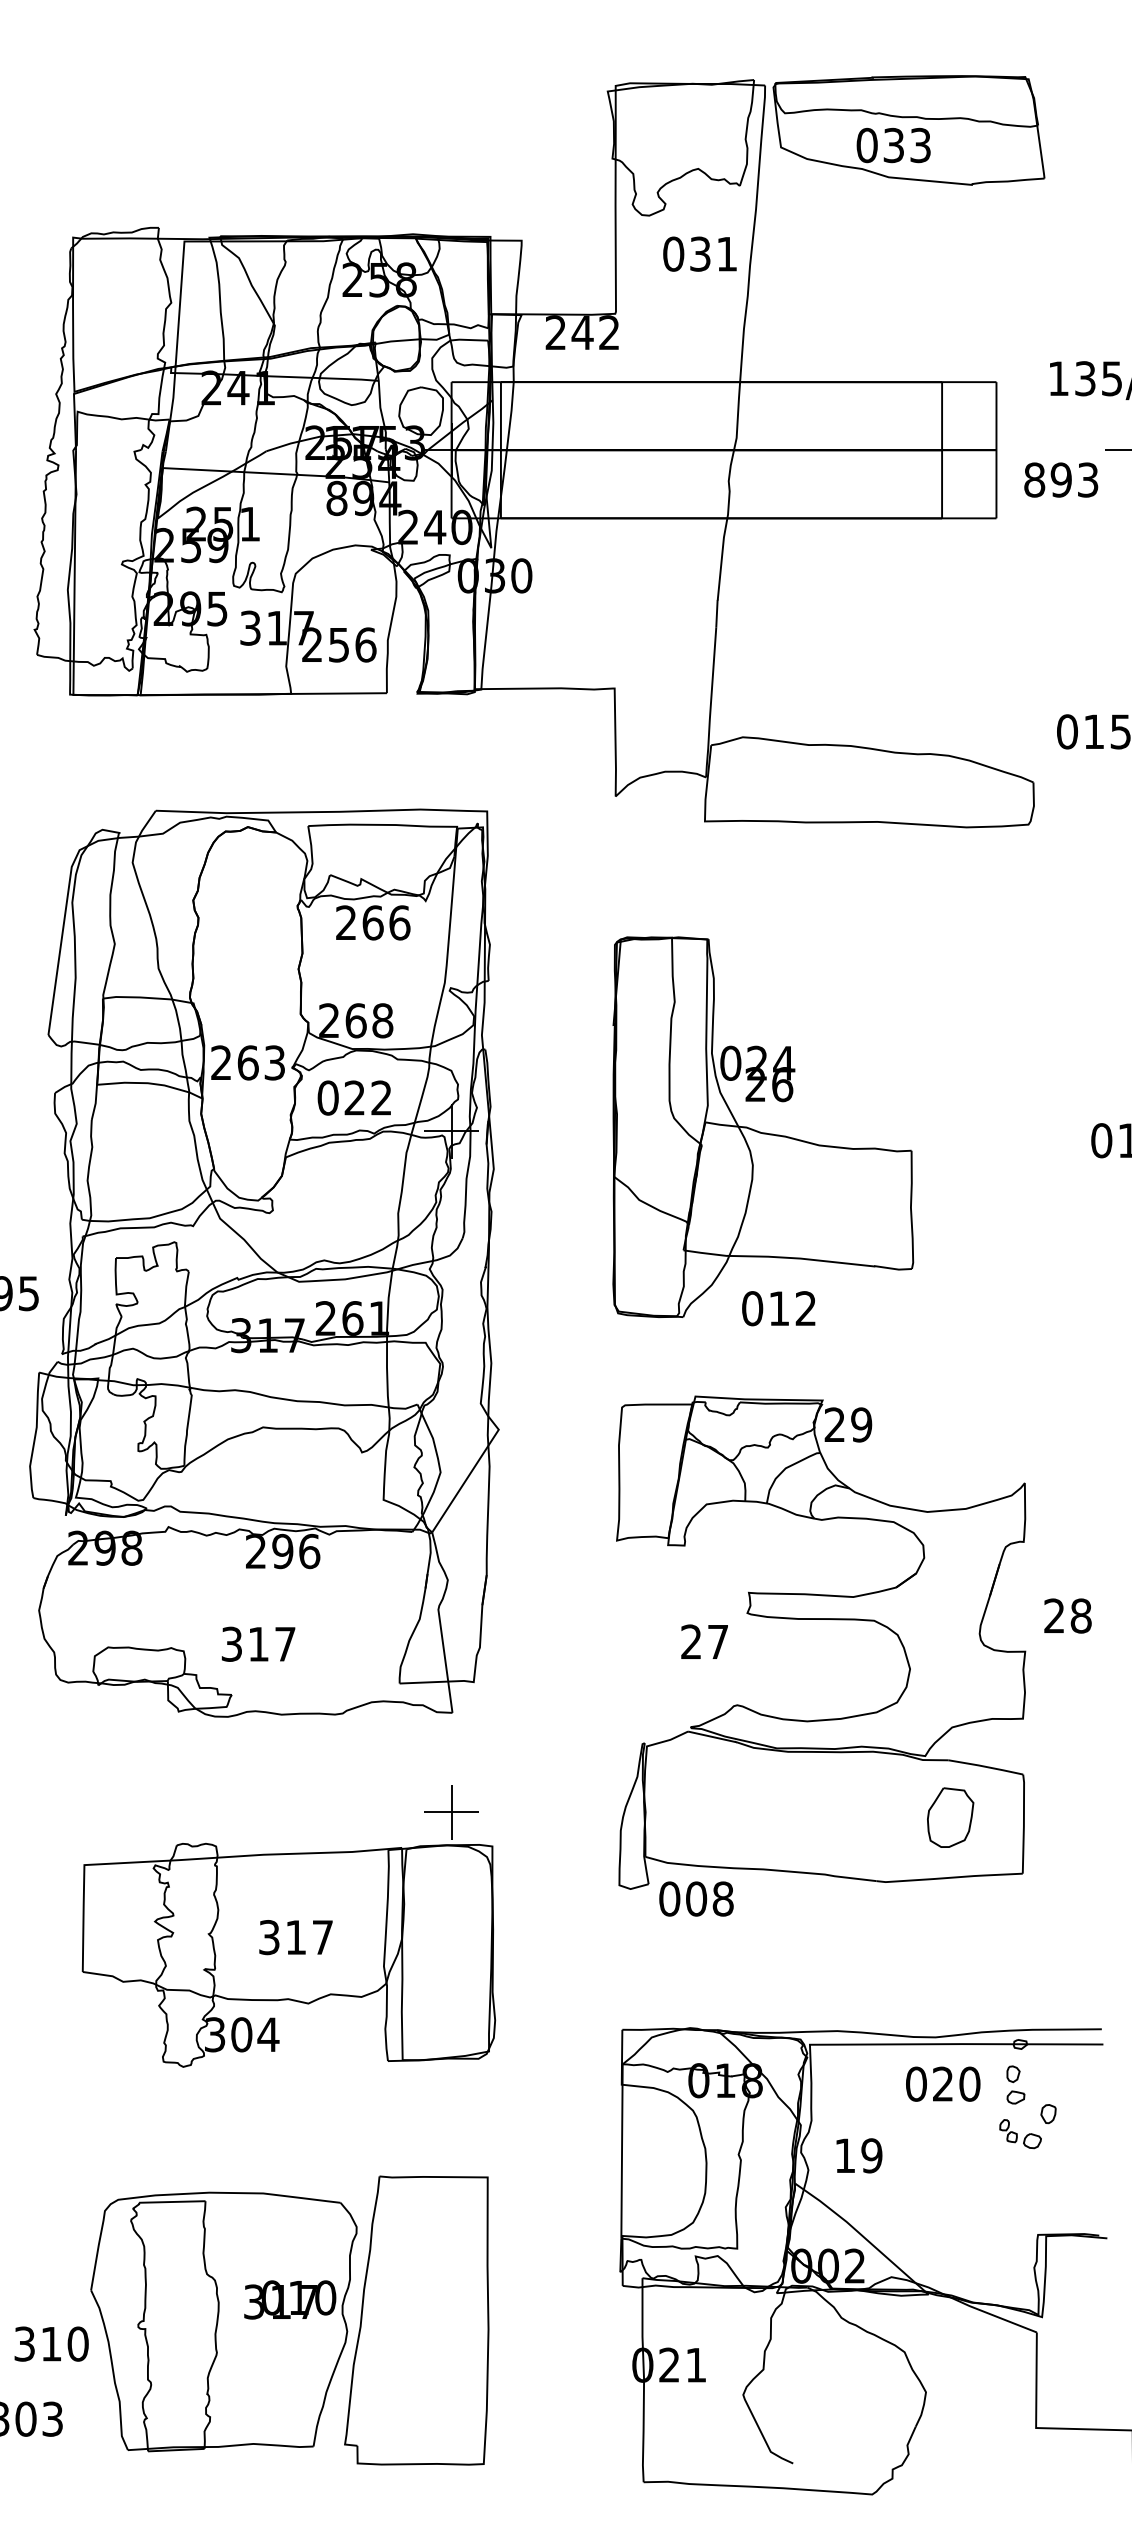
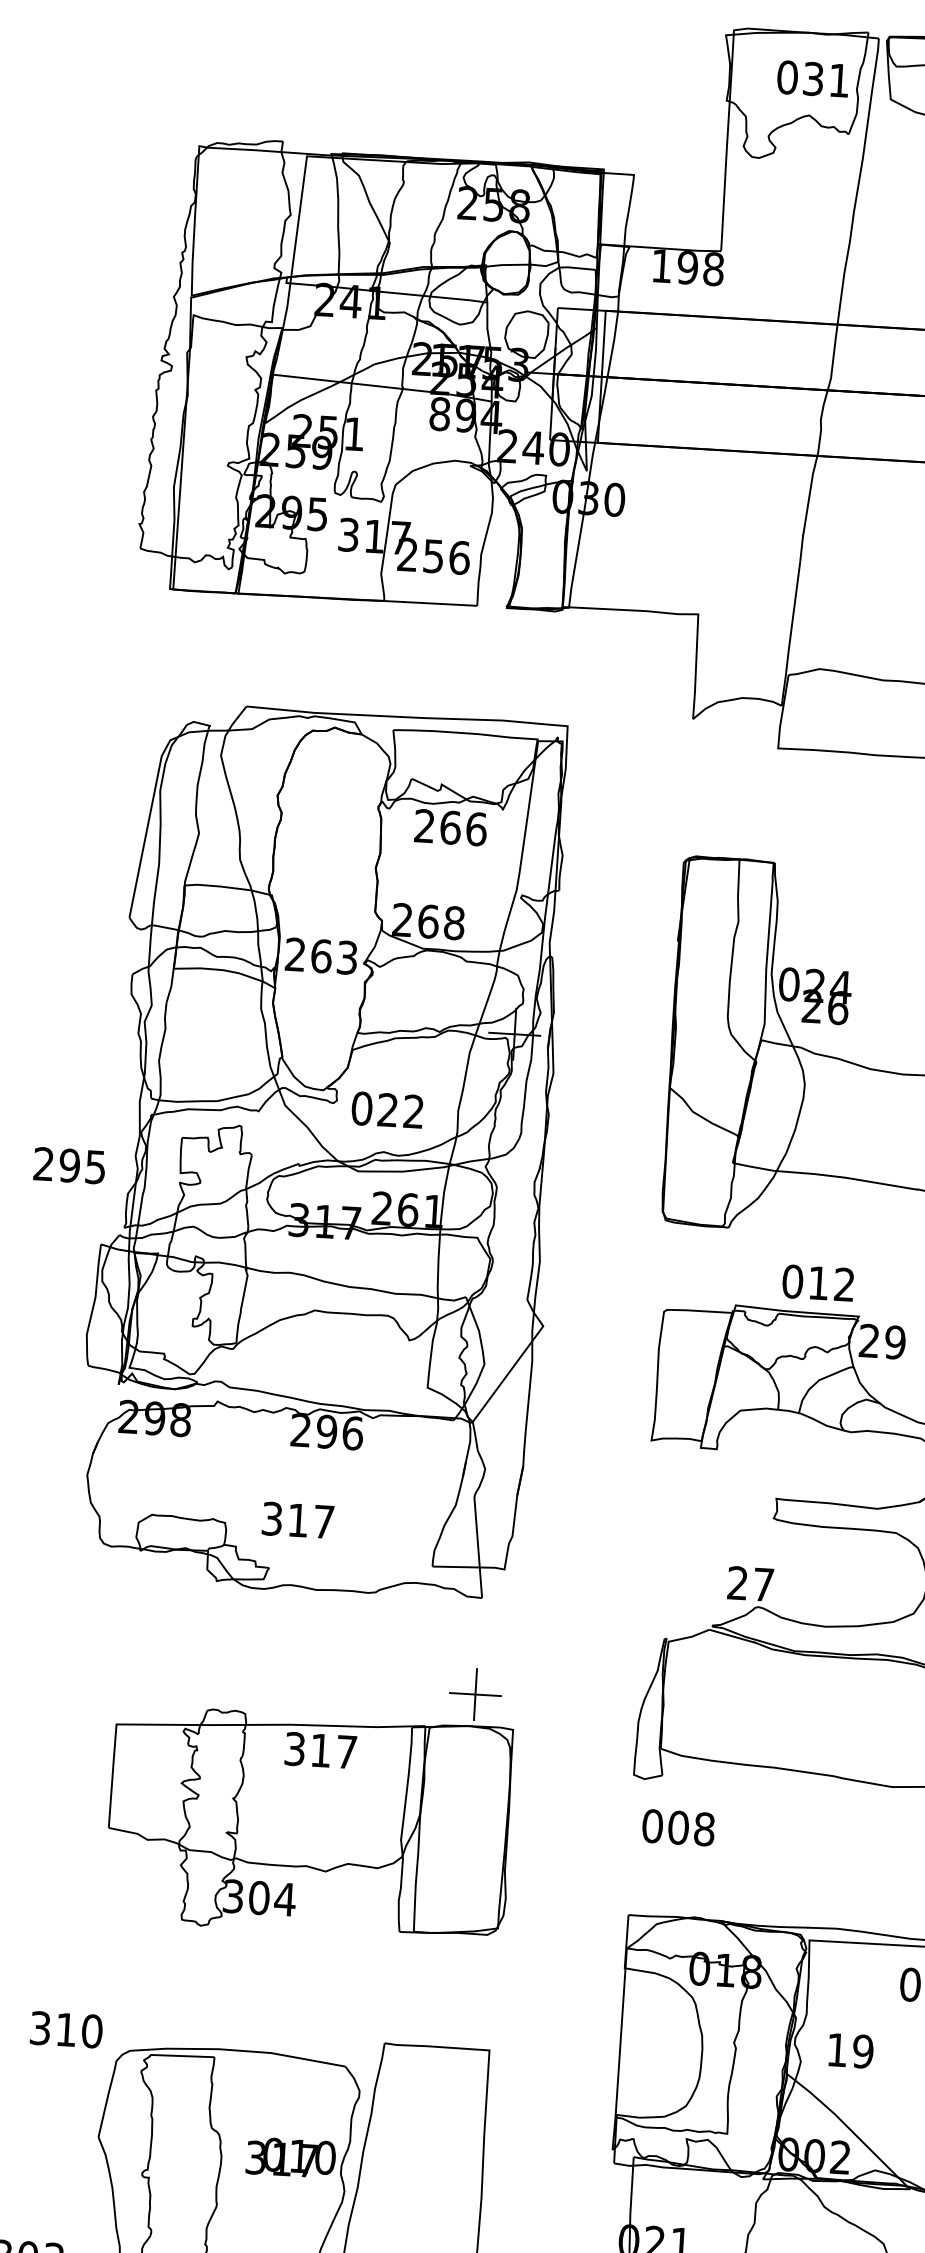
text: (699, 253) -> (812, 78), moved
text: (582, 332) -> (687, 267), 242 -> 198
text: (353, 1097) -> (386, 1109), moved
text: (778, 1308) -> (817, 1283), moved
text: (704, 1641) -> (750, 1583), moved
text: (696, 1898) -> (678, 1827), moved
text: (295, 1937) -> (320, 1750), moved
text: (51, 2343) -> (66, 2029), moved

